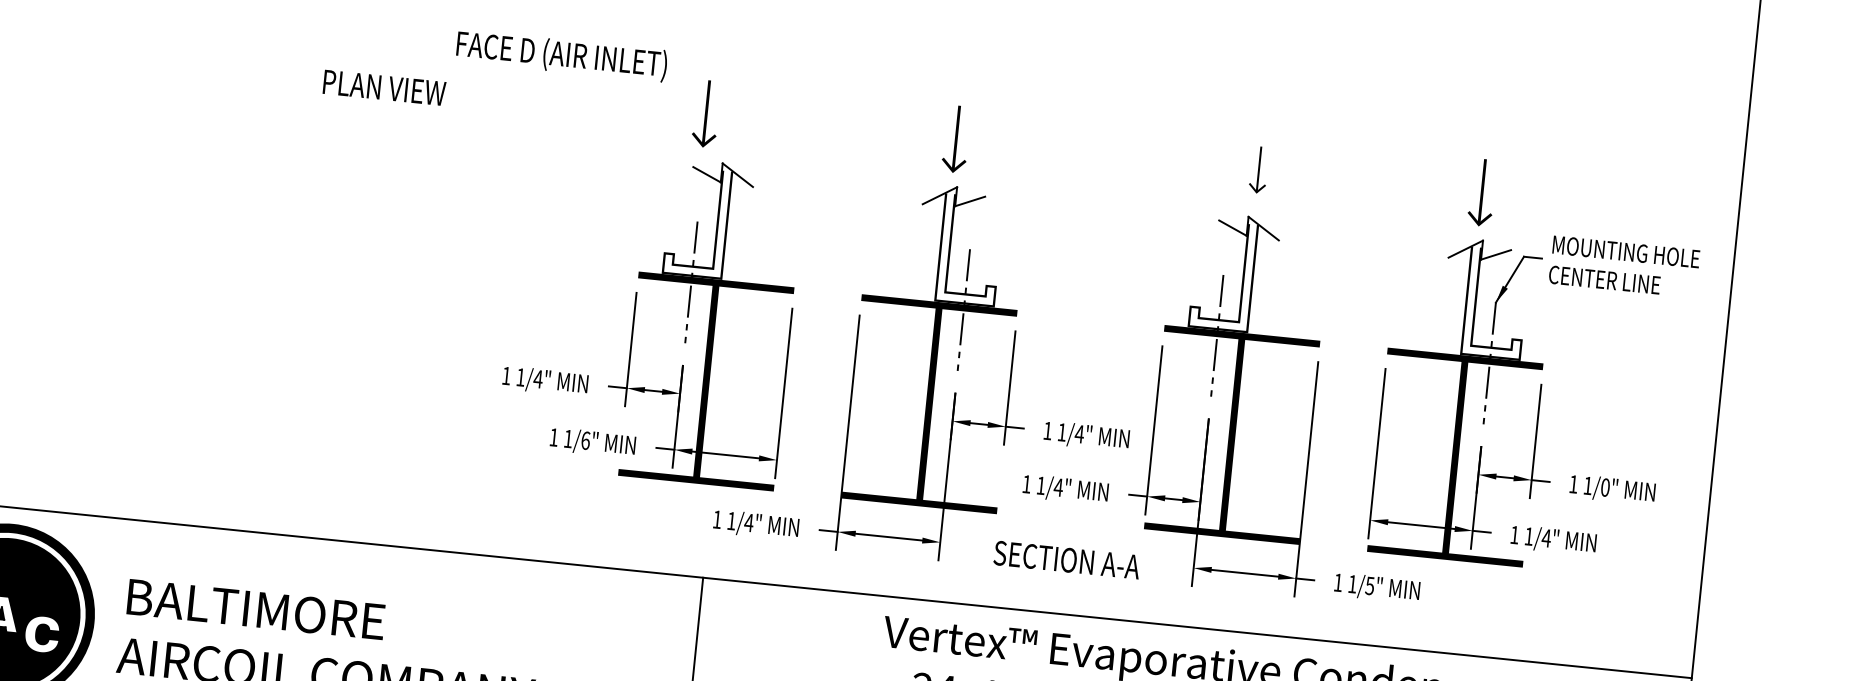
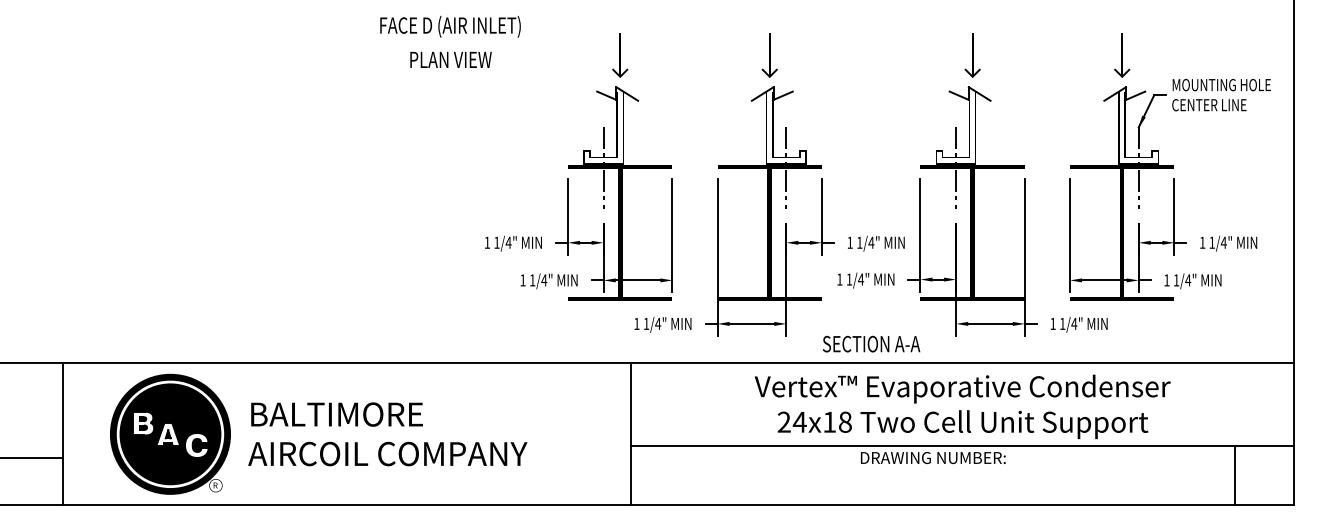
text: (561, 55) -> (450, 26), moved
text: (383, 87) -> (450, 59), moved
part: (706, 113) -> (620, 55), moved
part: (1258, 170) -> (972, 55), size x1.43
text: (586, 440) -> (544, 280), 1/6" -> 1/4"
text: (1604, 487) -> (1223, 242), 1/0" -> 1/4"
text: (1066, 559) -> (871, 343), moved
text: (1370, 585) -> (1074, 323), 1/5" -> 1/4"

